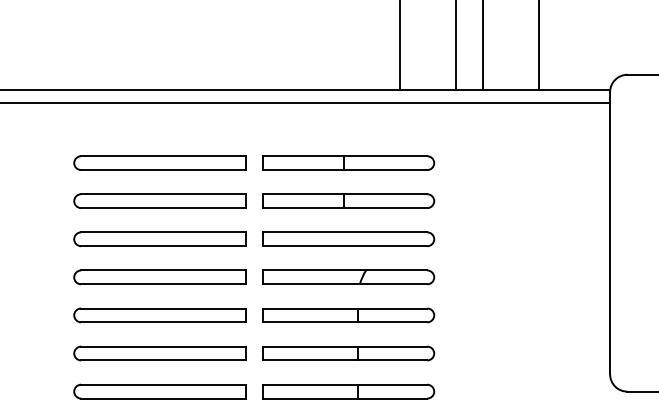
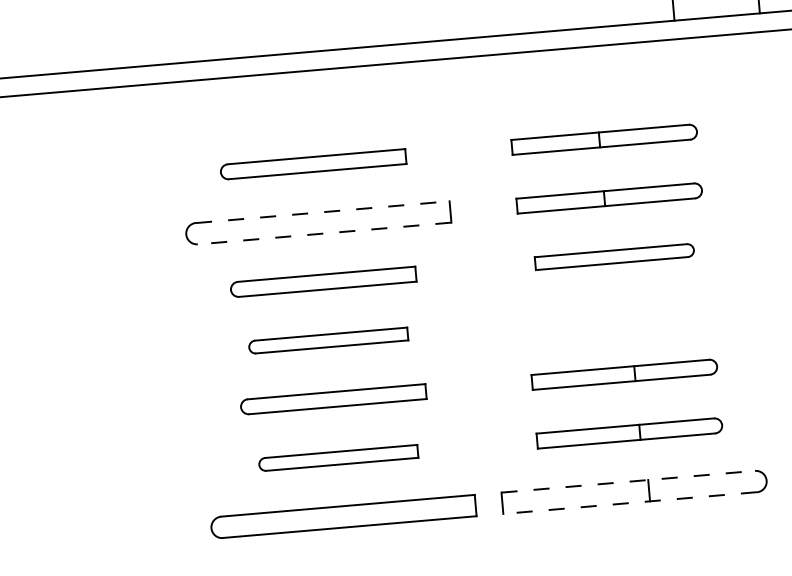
part: (159, 162) -> (312, 163), size x0.7
part: (348, 162) -> (604, 138), size x0.7
line: (163, 194) -> (323, 212), solid -> dashed
part: (348, 200) -> (609, 197), size x0.7
line: (162, 208) -> (323, 234), solid -> dashed
part: (348, 238) -> (614, 255), size x0.6
part: (159, 239) -> (322, 282), size x0.7
part: (159, 277) -> (327, 340), size x0.6
part: (348, 277) -> (619, 316), removed
part: (159, 315) -> (332, 399), size x0.7
part: (348, 315) -> (624, 374), size x0.7
part: (159, 353) -> (337, 458), size x0.6
part: (348, 353) -> (629, 433), size x0.7
line: (345, 384) -> (628, 481), solid -> dashed
line: (344, 398) -> (629, 503), solid -> dashed

